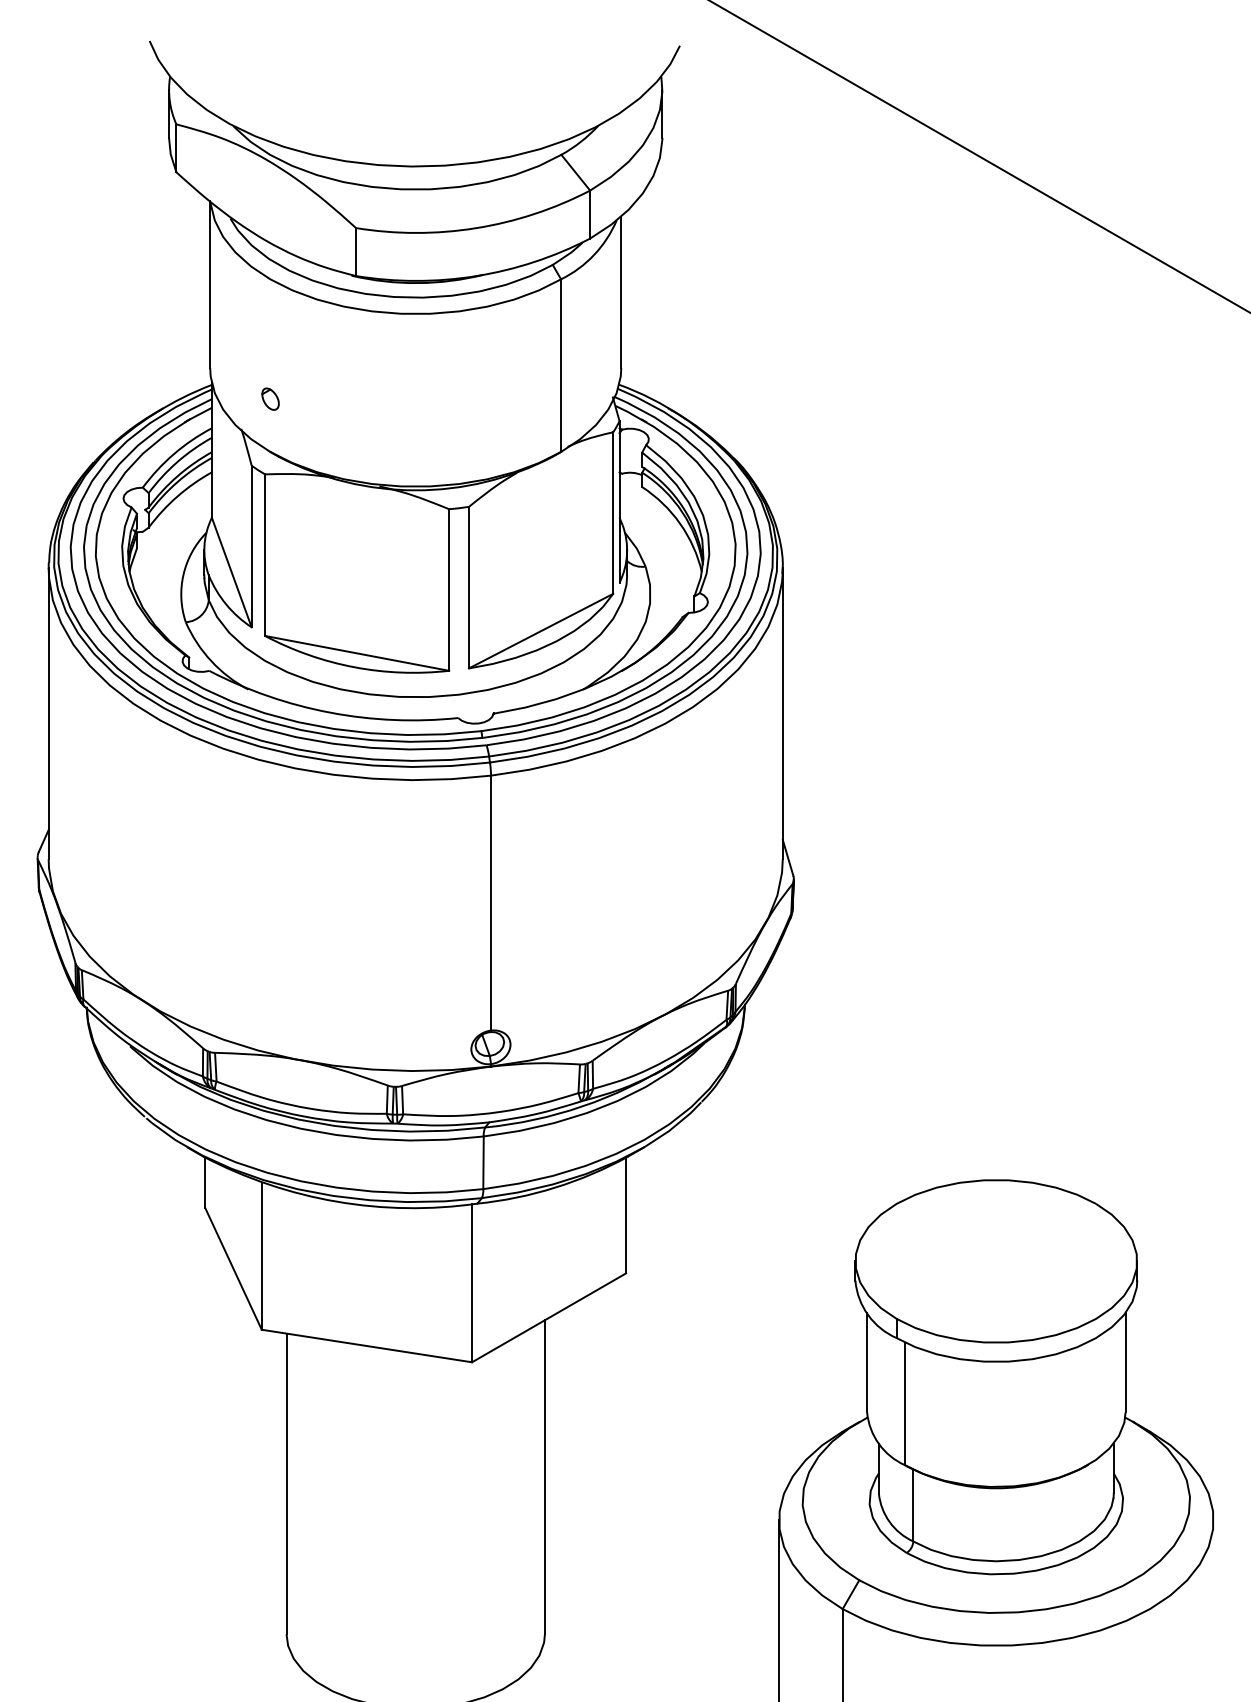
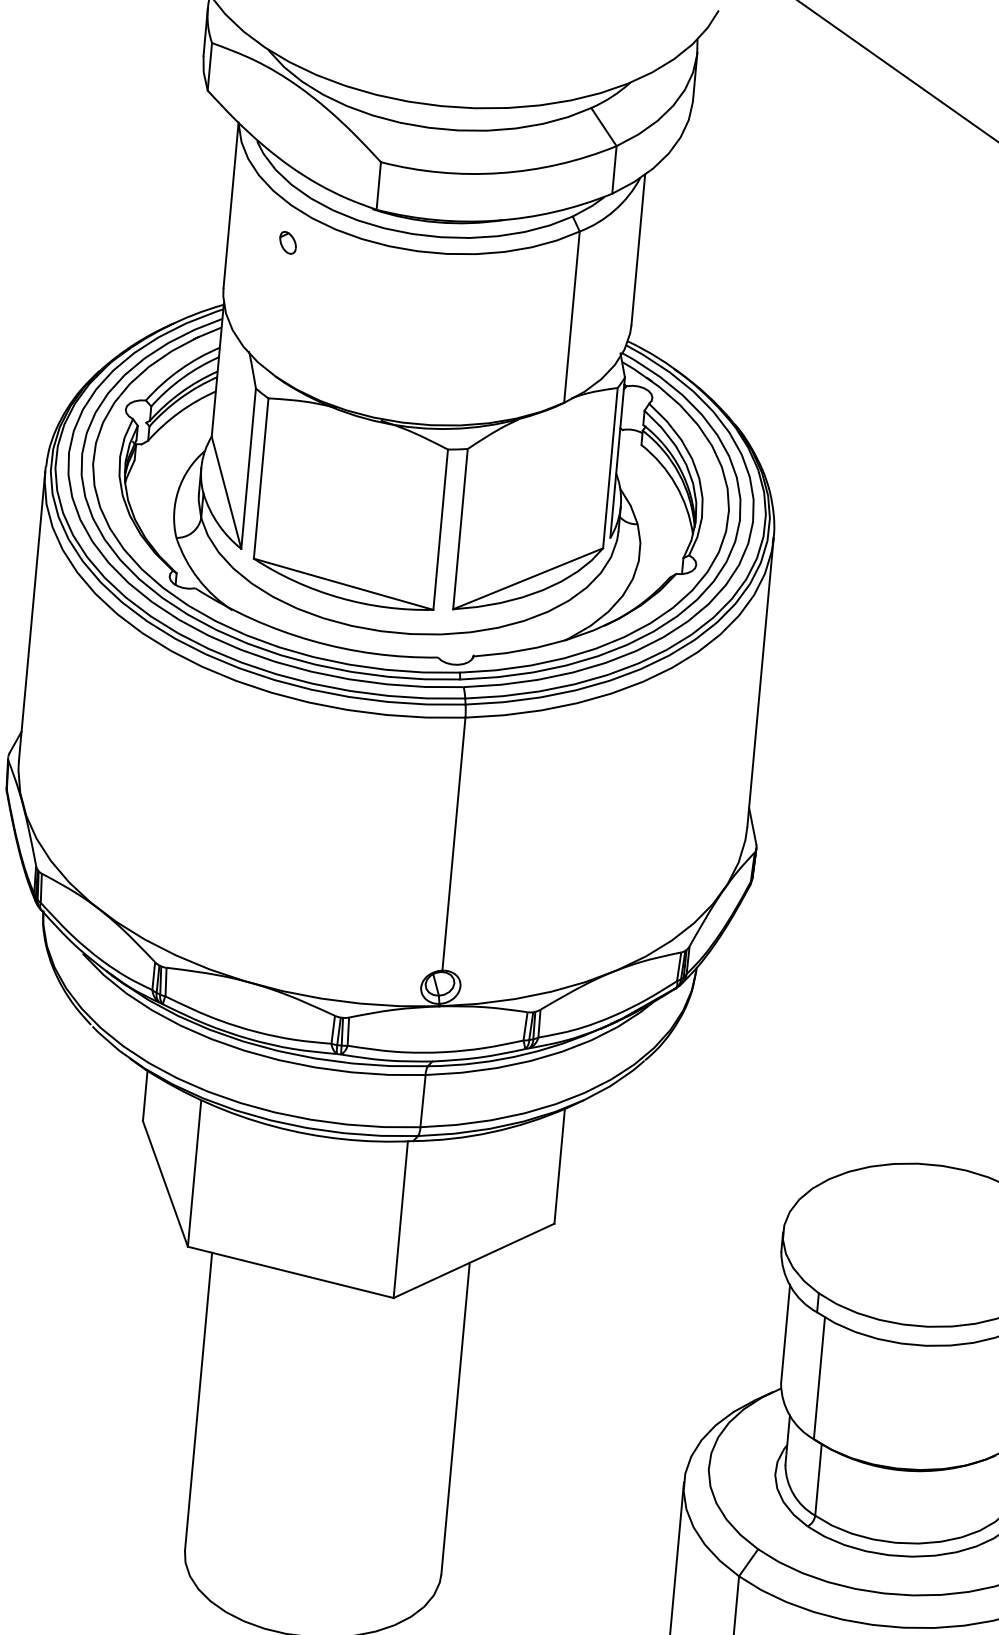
part: (270, 398) -> (288, 242), moved

